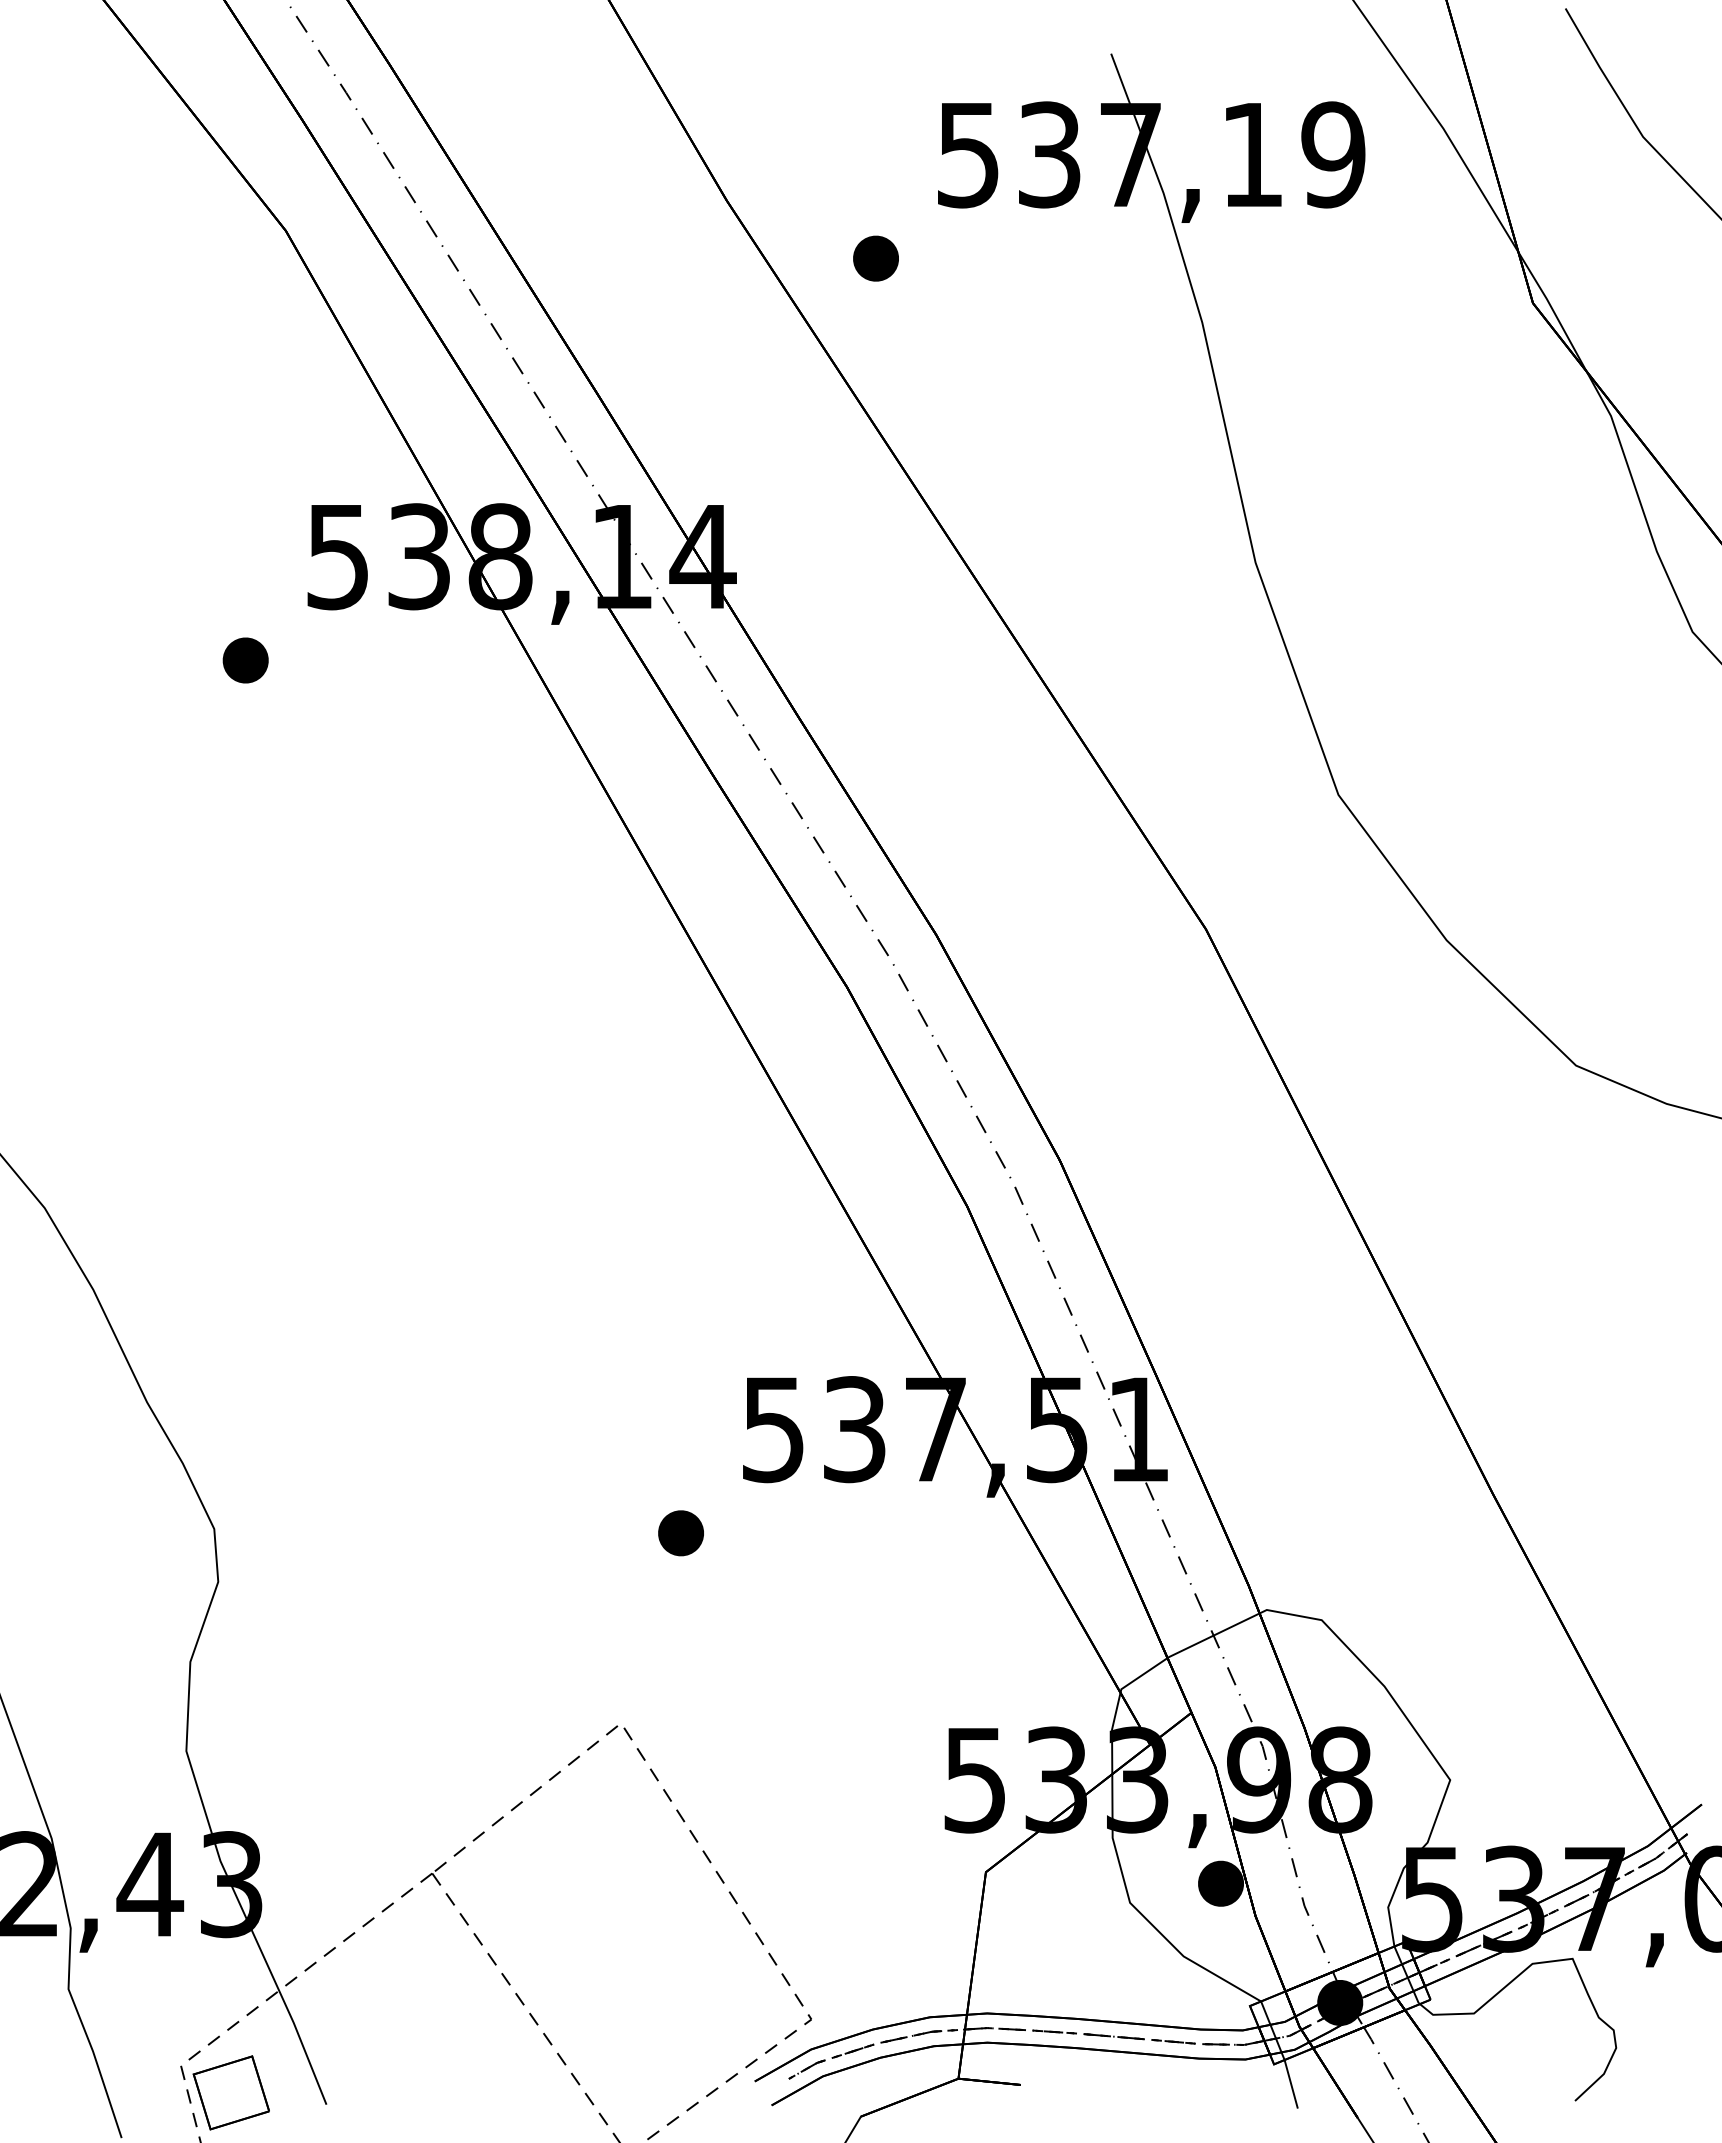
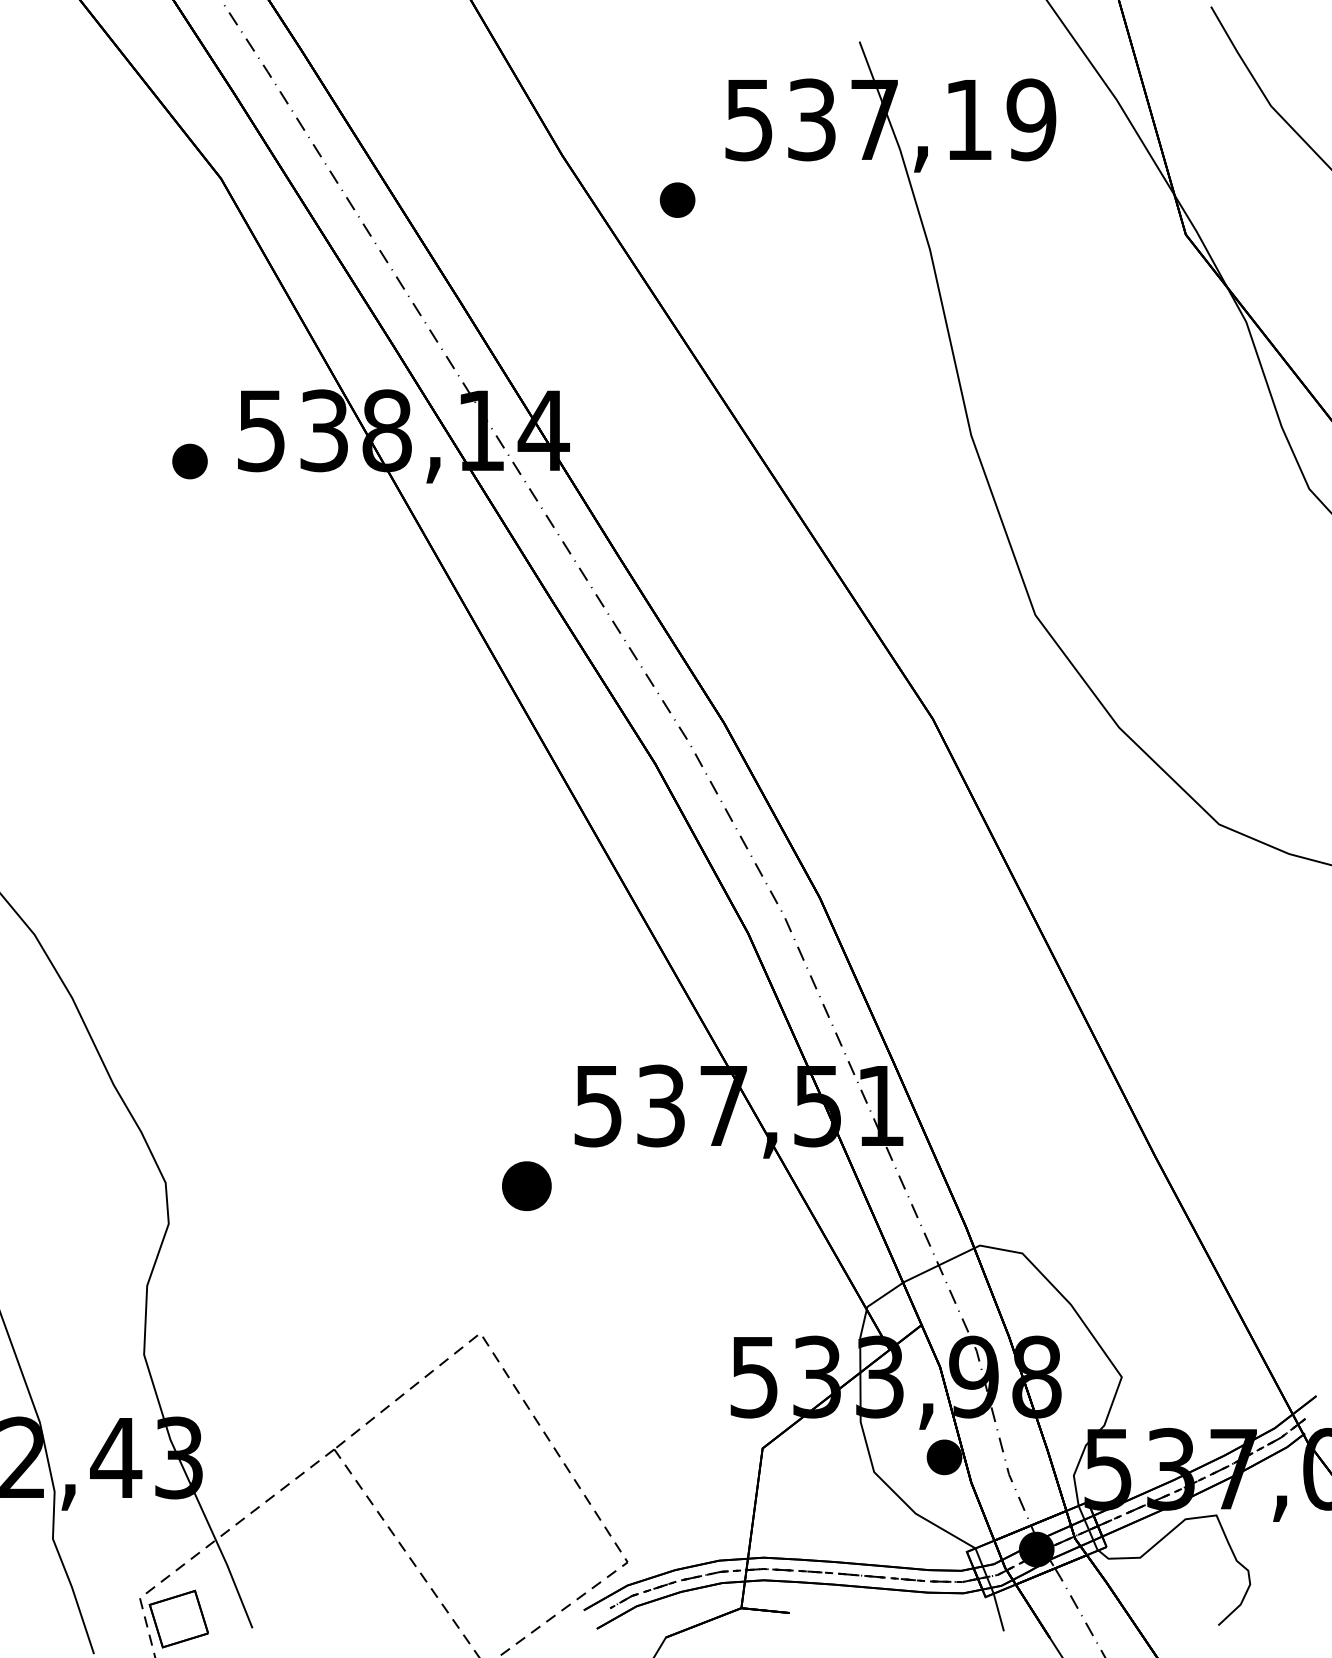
part: (245, 660) -> (189, 461), moved
part: (680, 1533) -> (526, 1186), size x1.4

